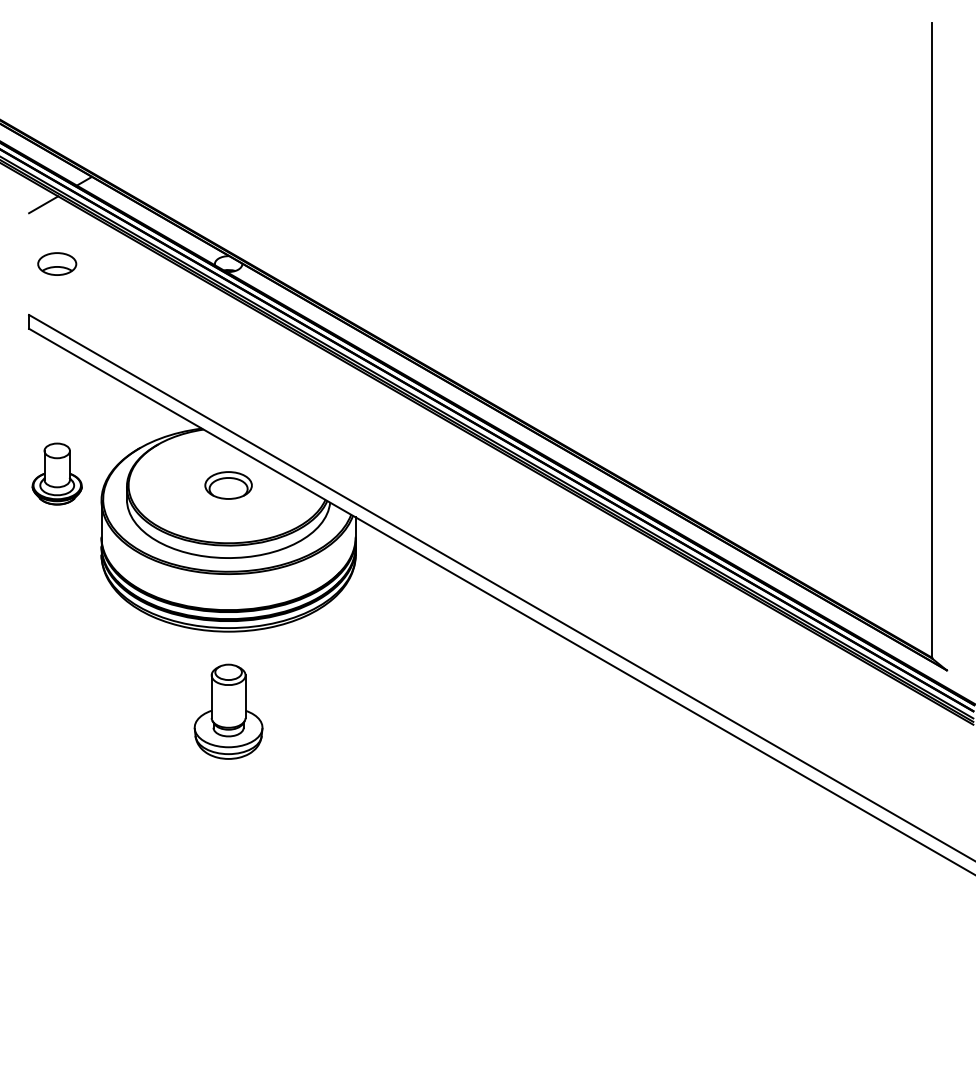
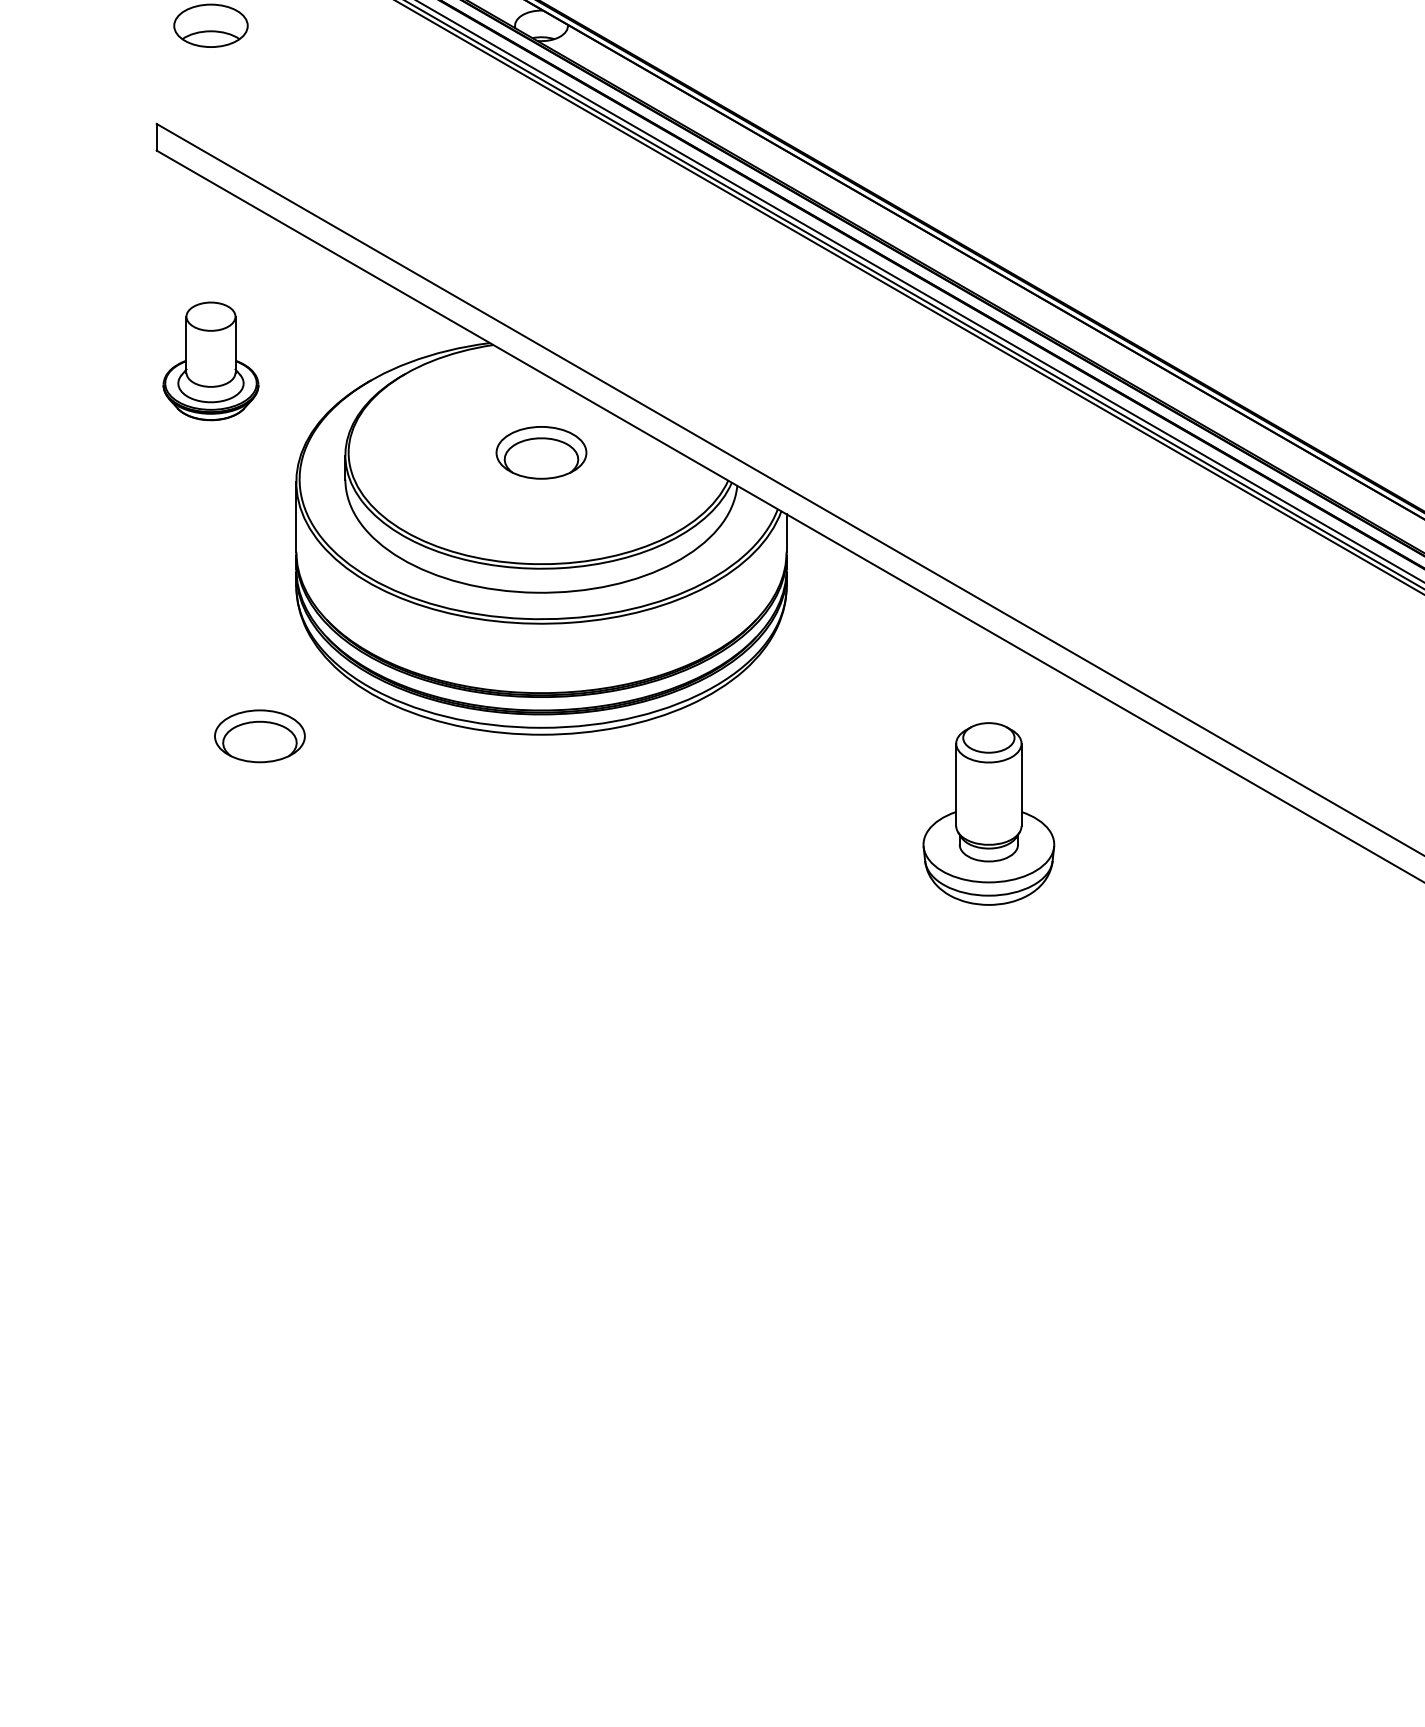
part: (56, 473) -> (209, 360), moved
part: (82, 632) -> (259, 736), added
part: (228, 711) -> (988, 813), moved

